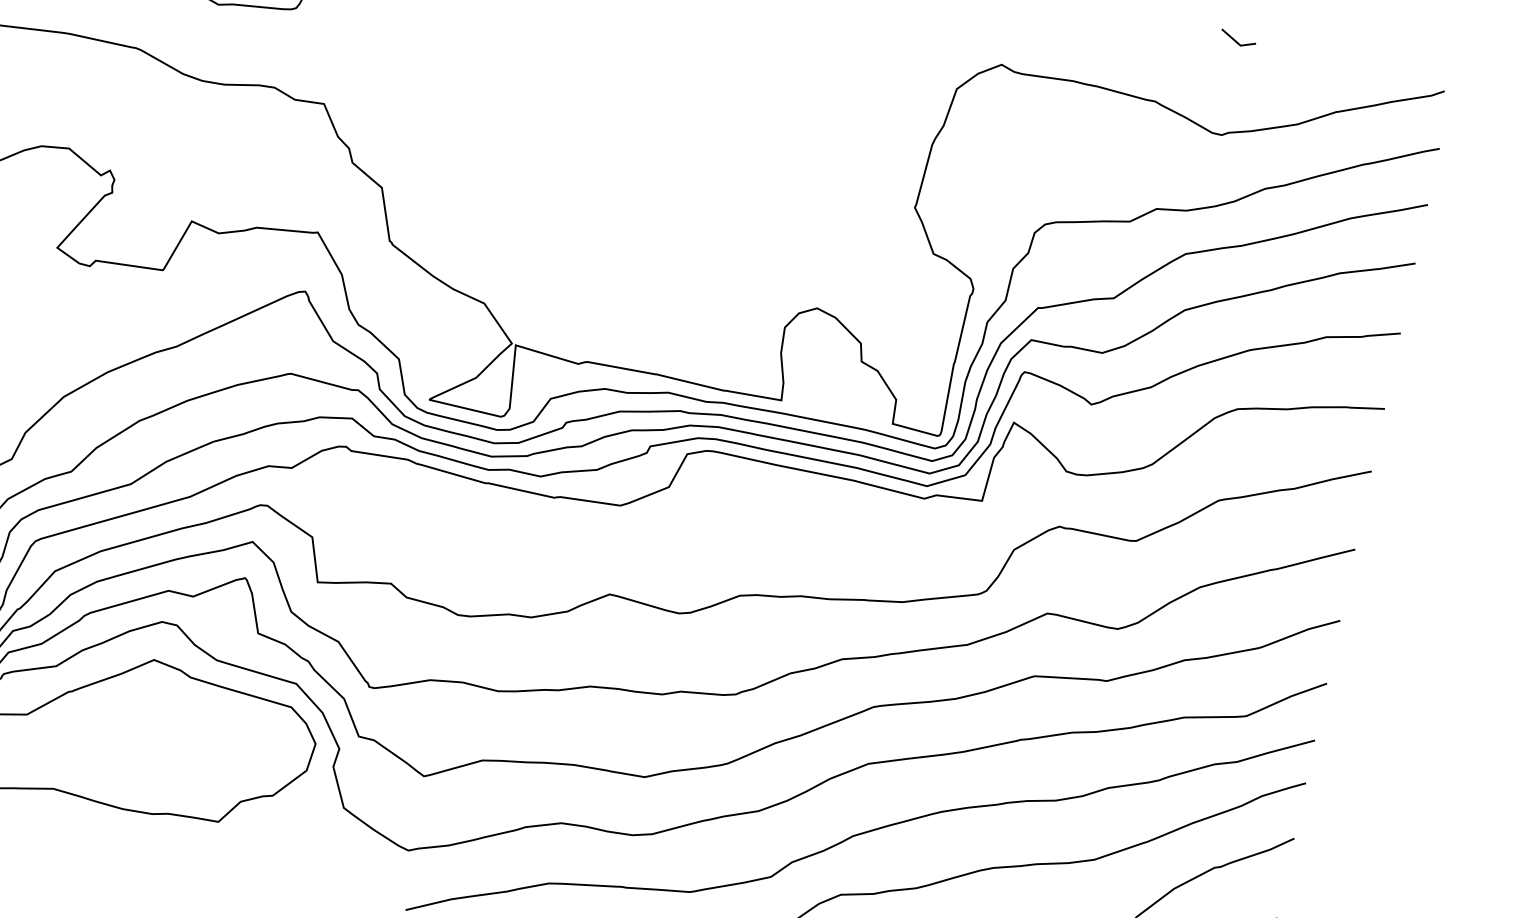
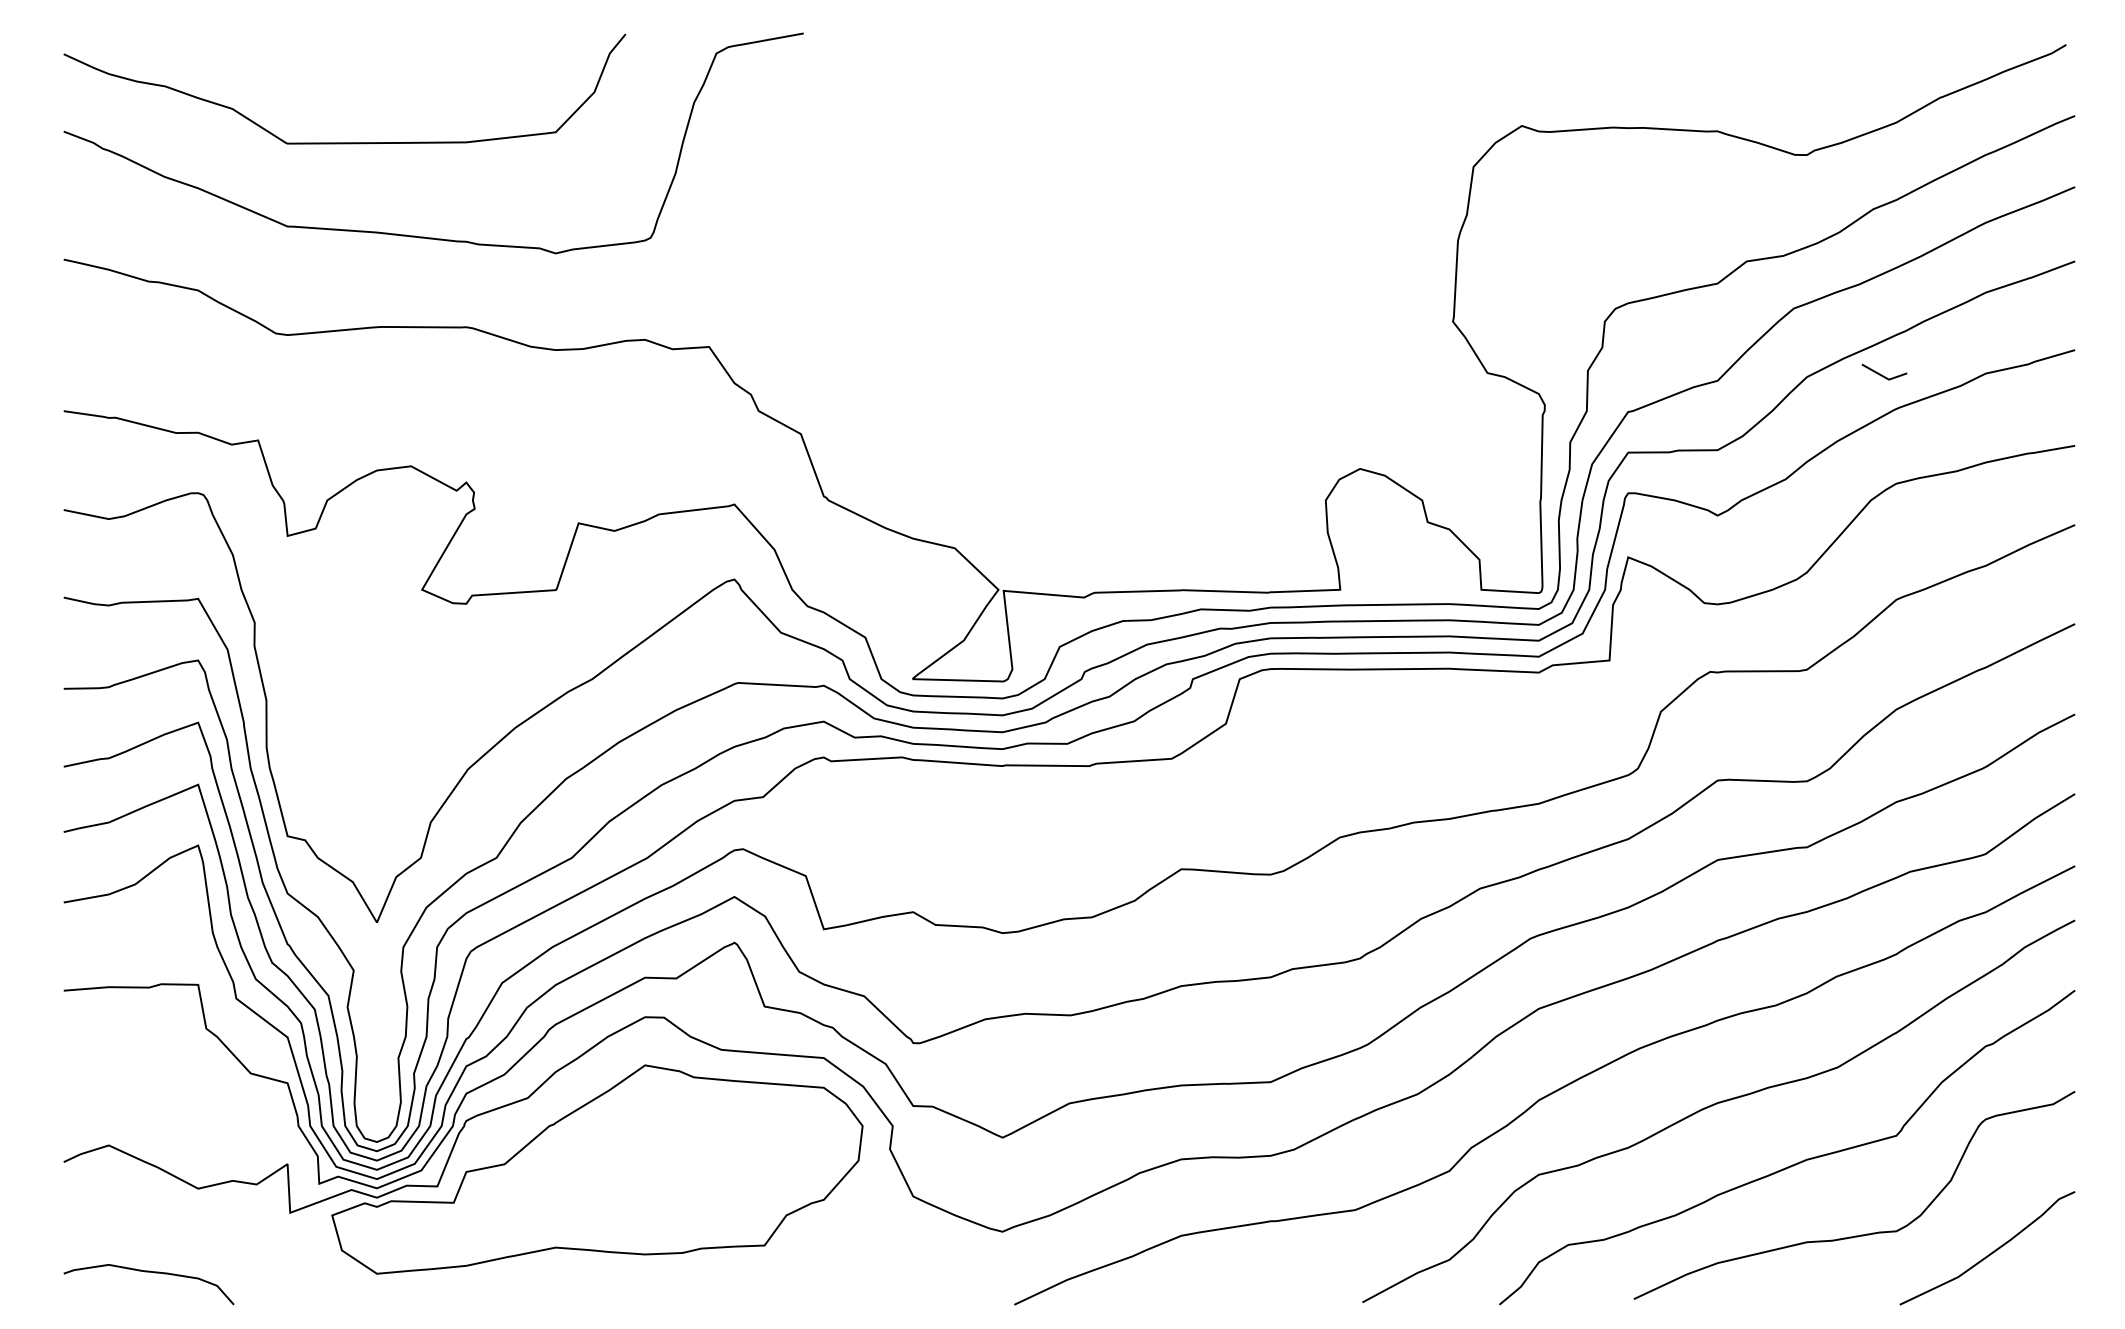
line: (1236, 40) -> (1882, 374), moved

